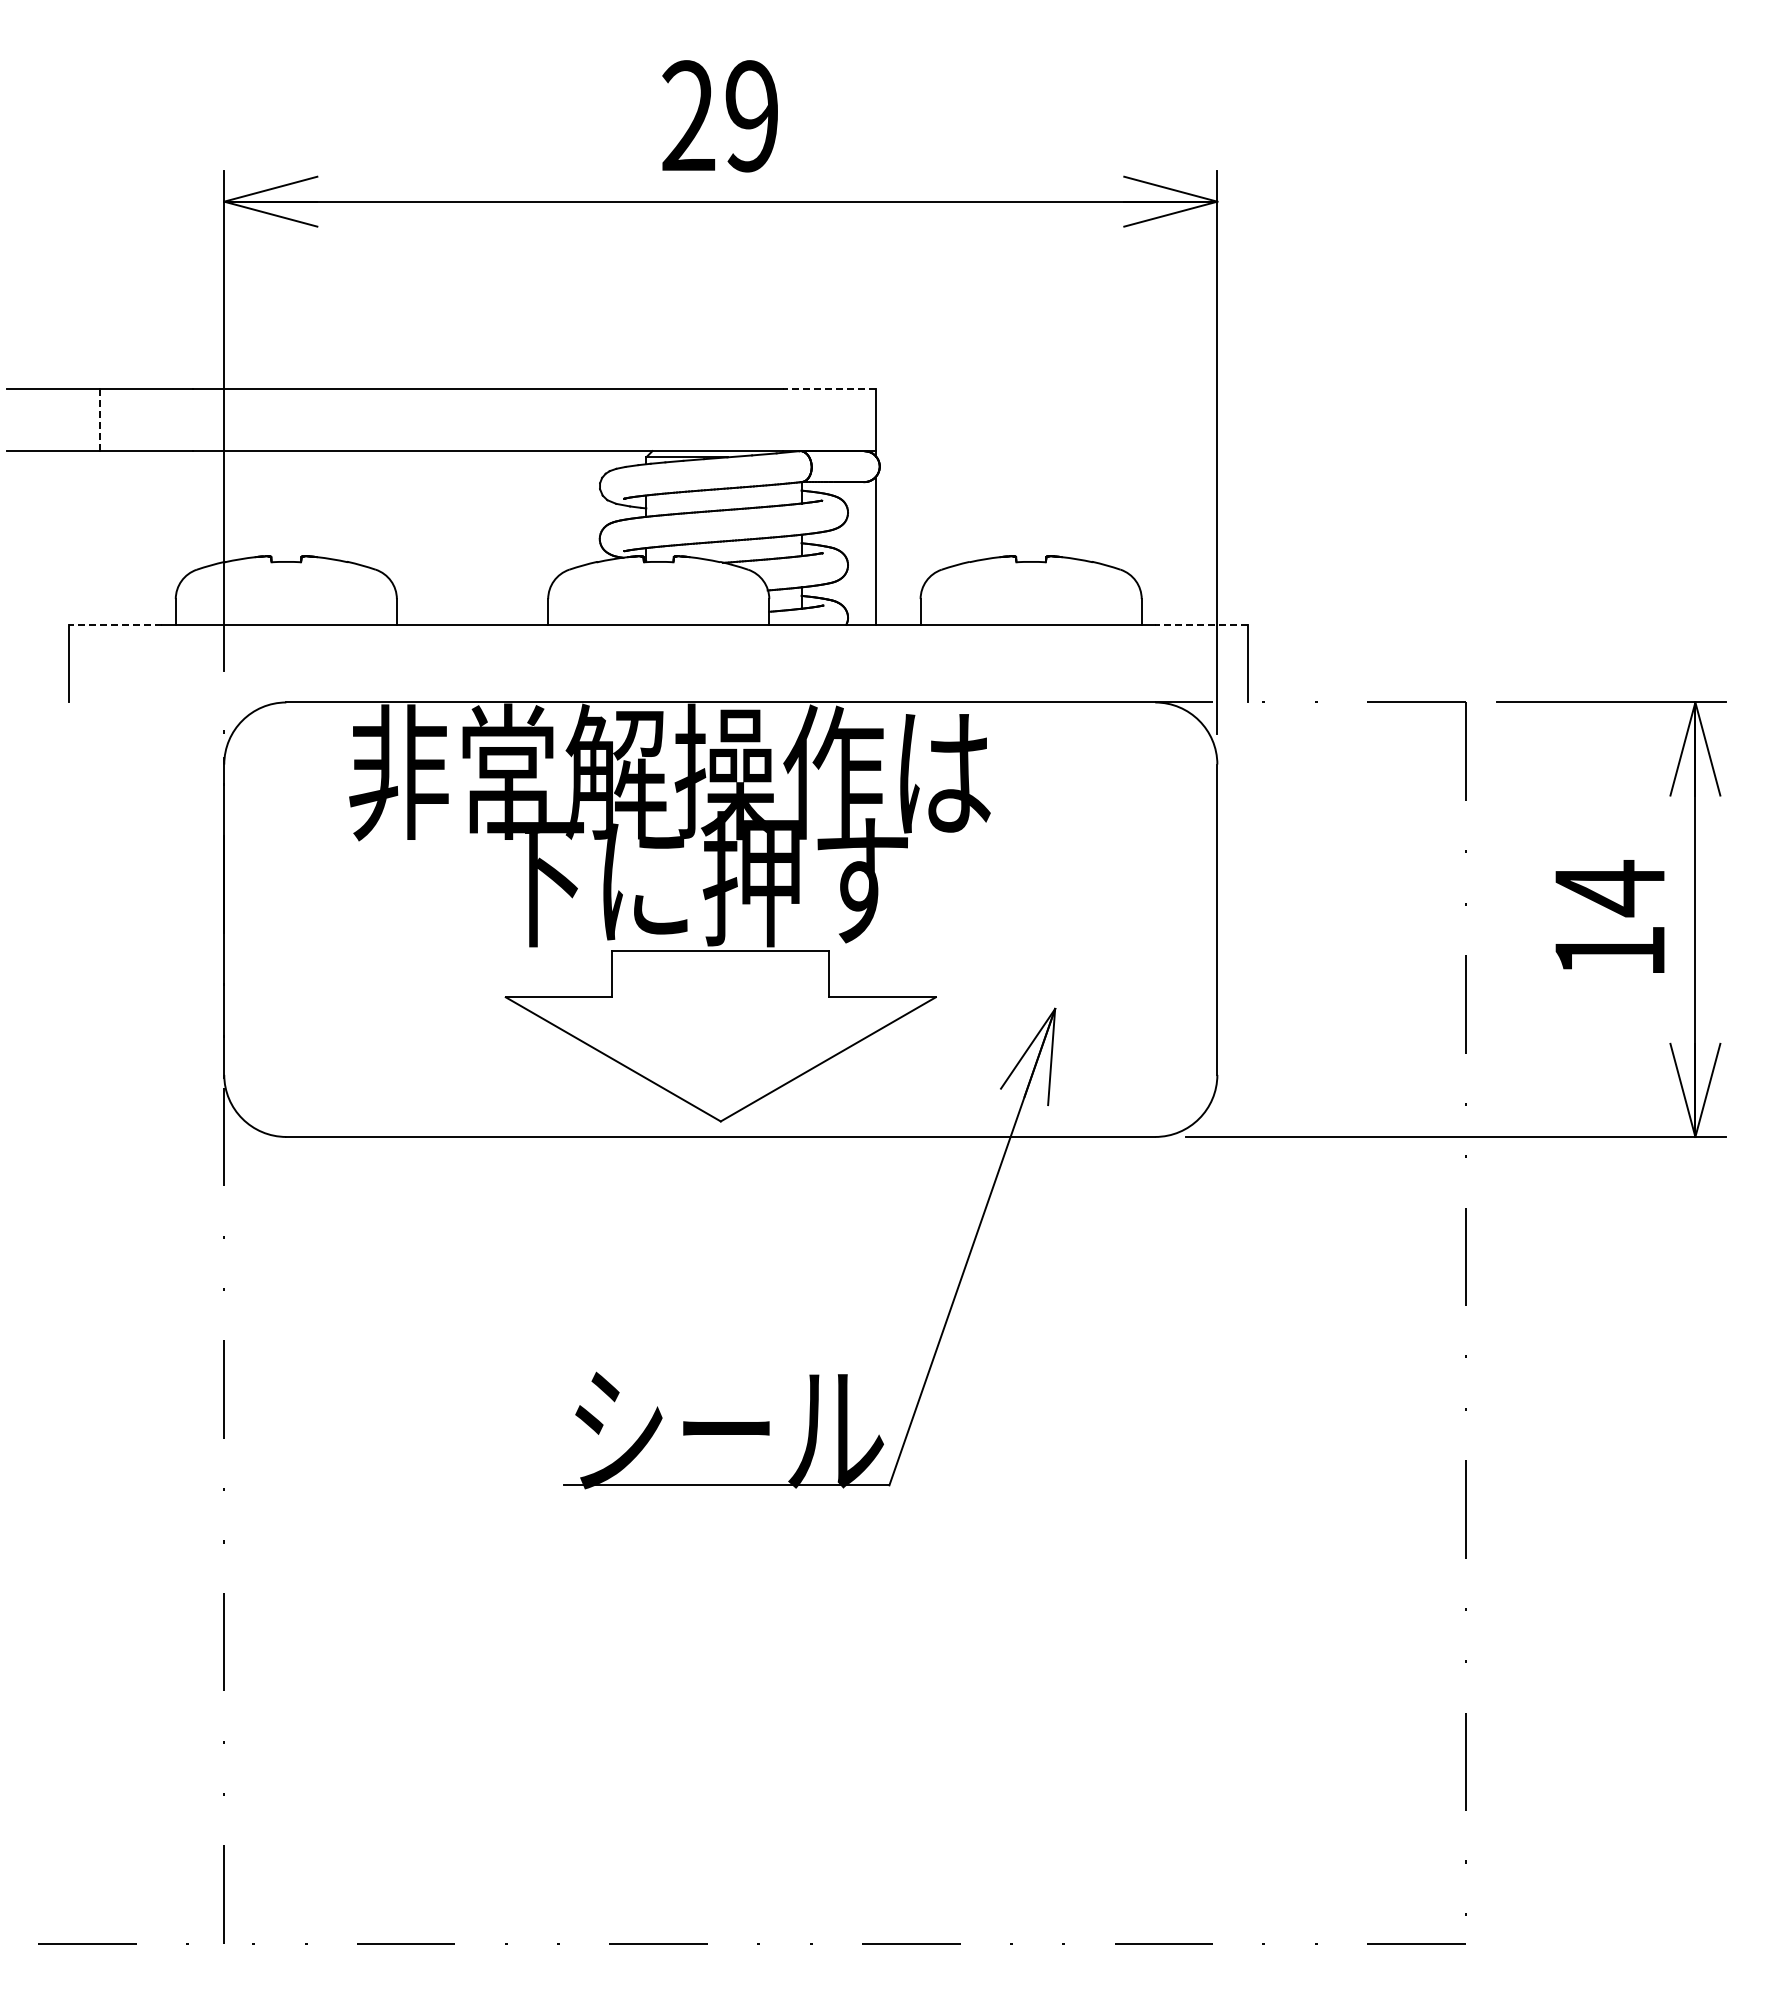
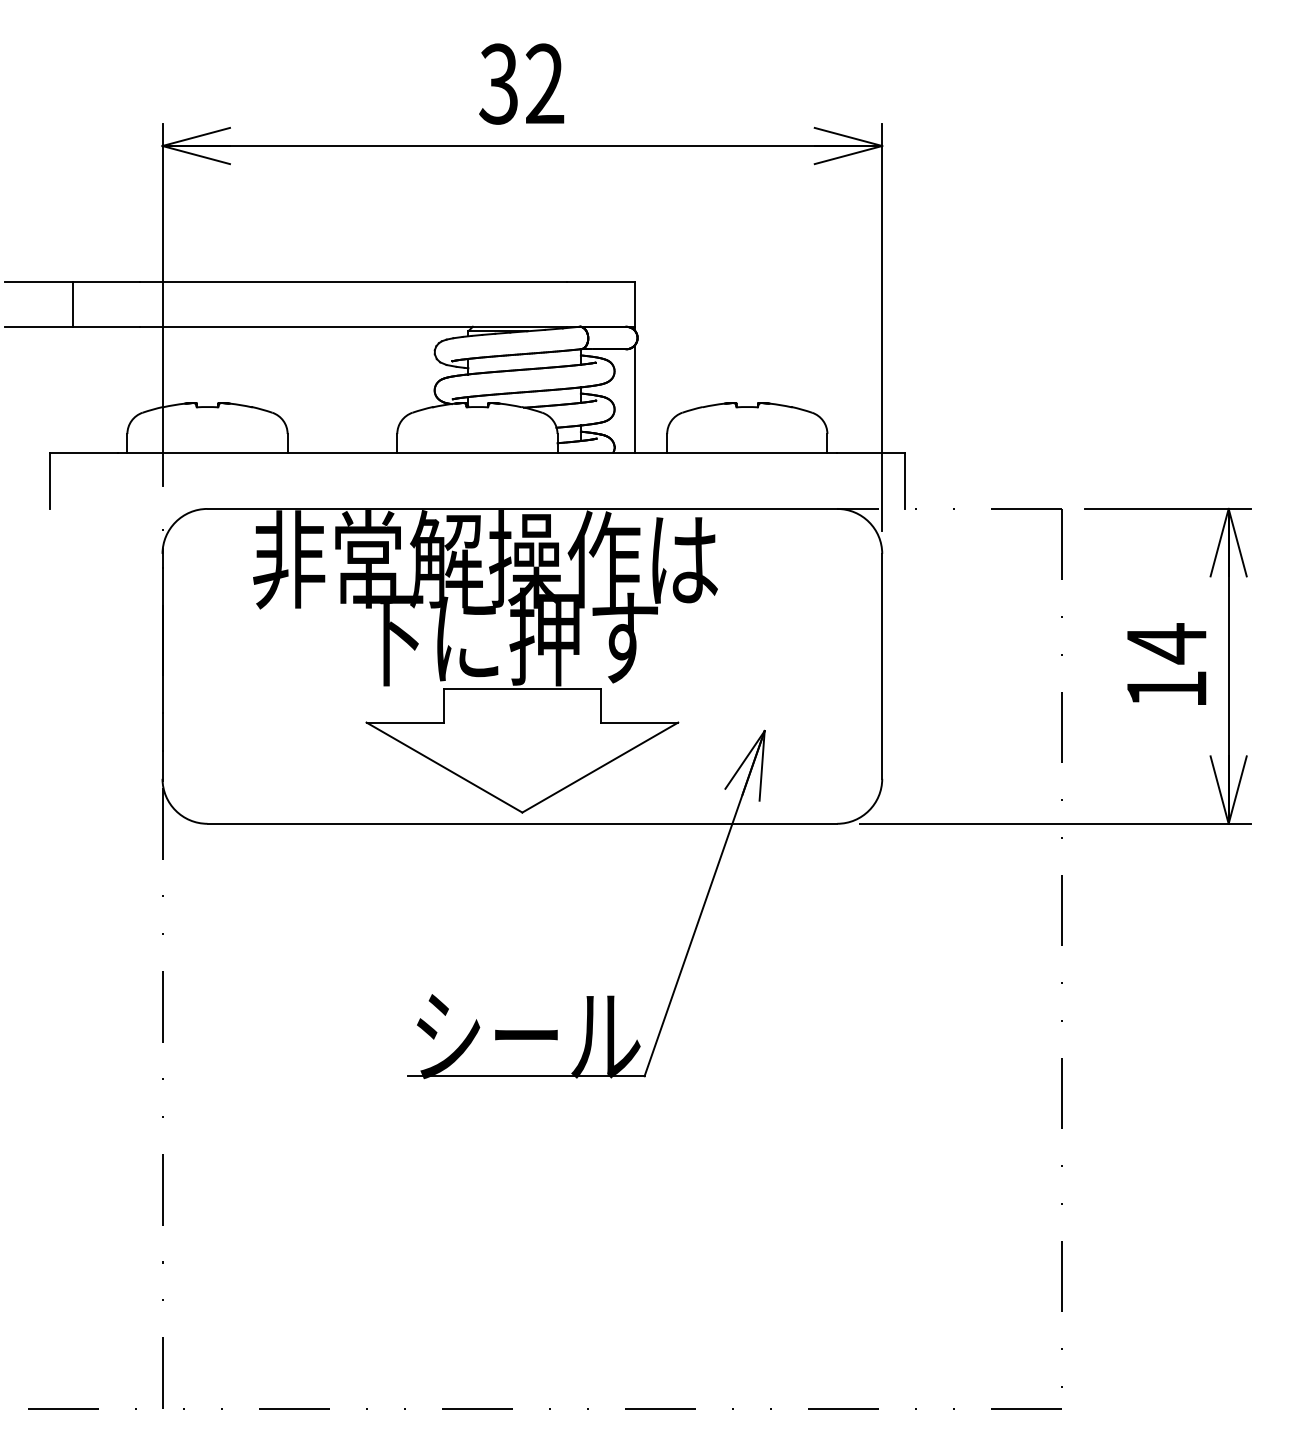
text: (719, 116) -> (521, 84), 29 -> 32
line: (829, 389) -> (601, 282), dashed -> solid
line: (100, 419) -> (72, 303), dashed -> solid
line: (115, 624) -> (83, 452), dashed -> solid
line: (1201, 624) -> (870, 452), dashed -> solid

